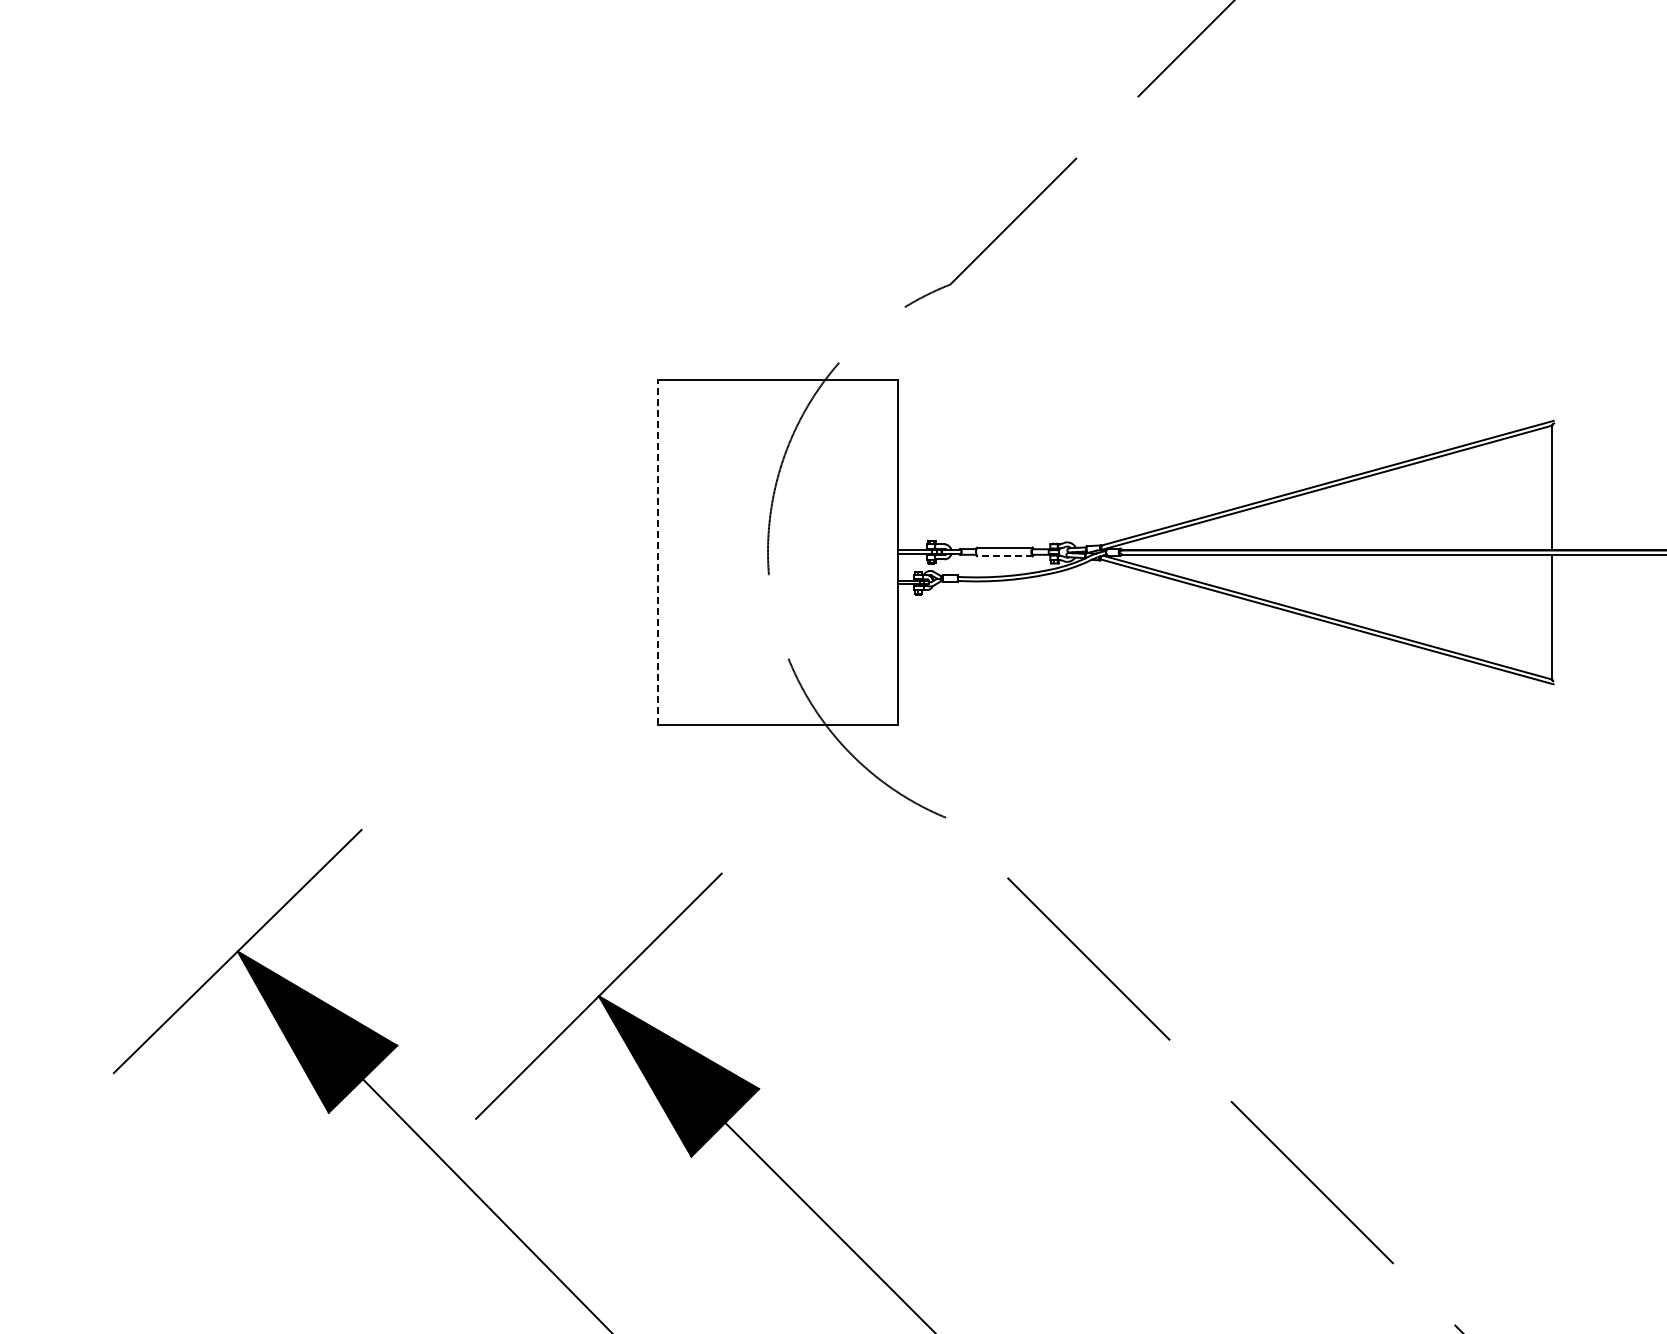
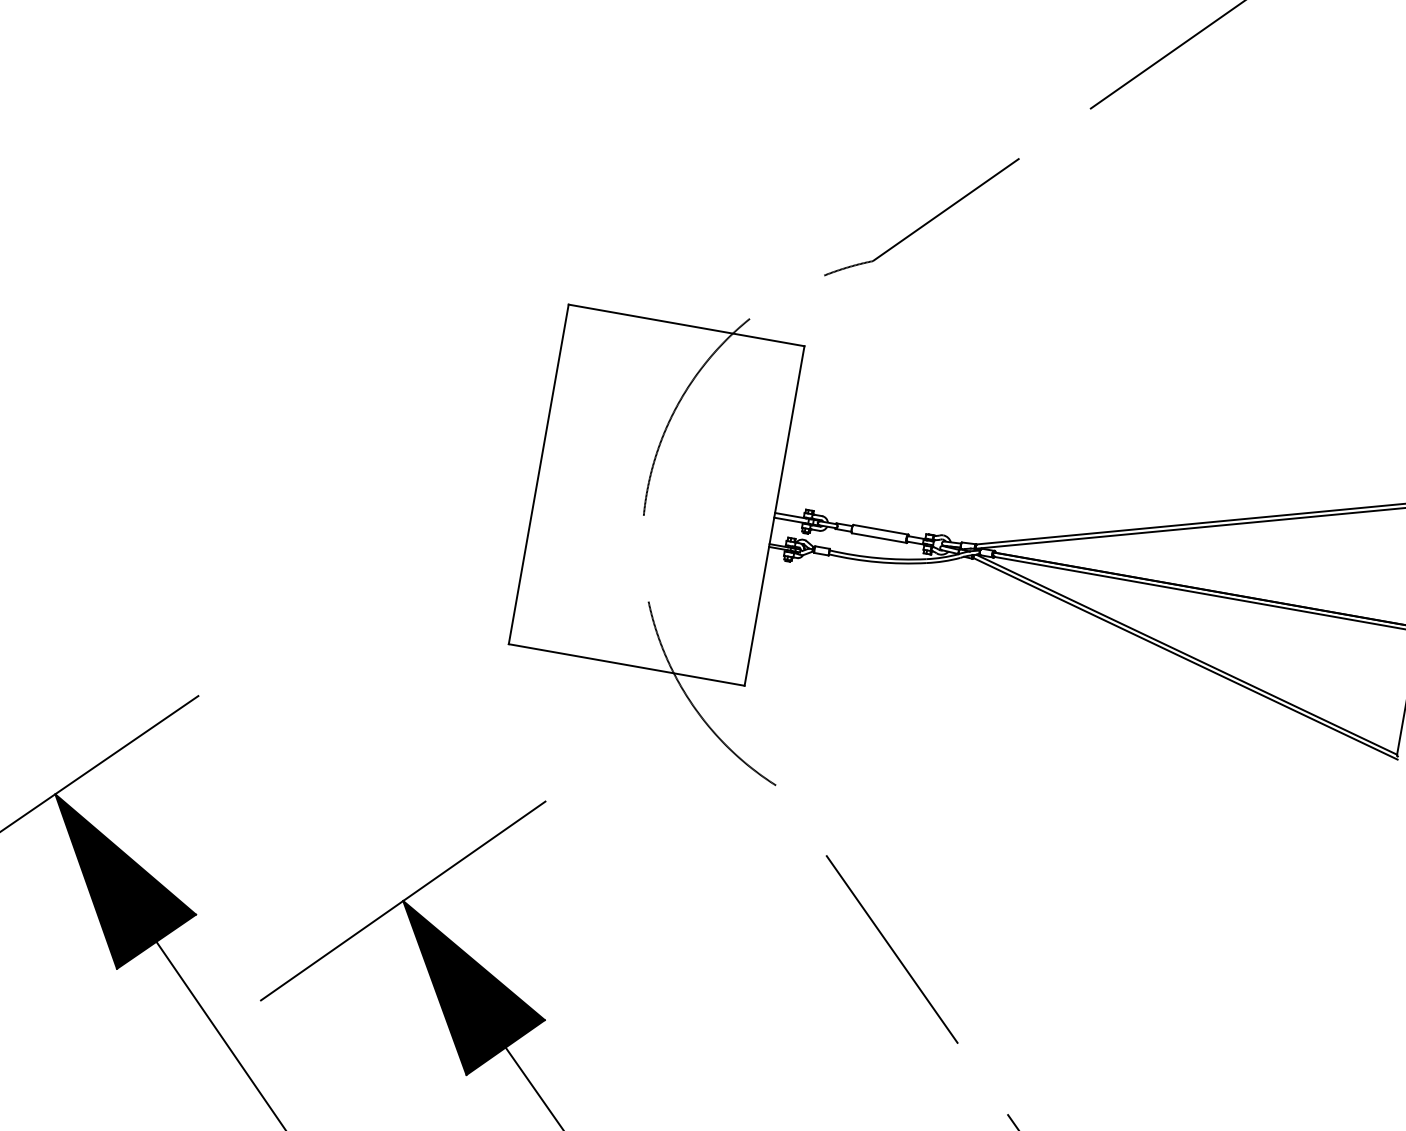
line: (658, 552) -> (538, 474), dashed -> solid
line: (1004, 556) -> (879, 538), dashed -> solid

